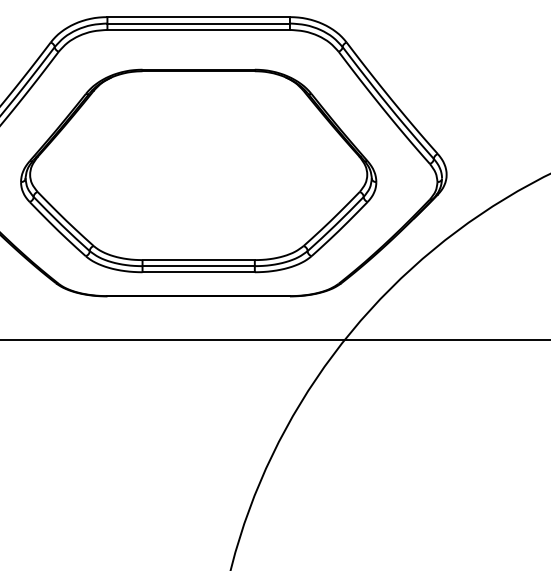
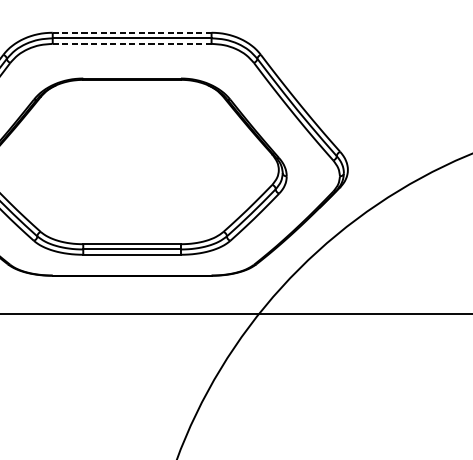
line: (199, 17) -> (132, 33), solid -> dashed
line: (199, 29) -> (132, 43), solid -> dashed

